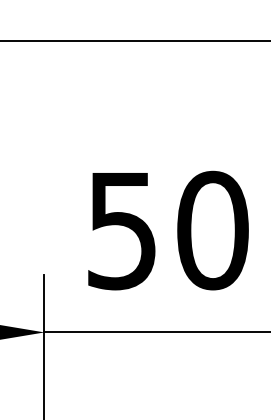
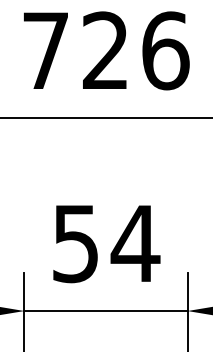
text: (212, 230) -> (135, 243), 50 -> 54

